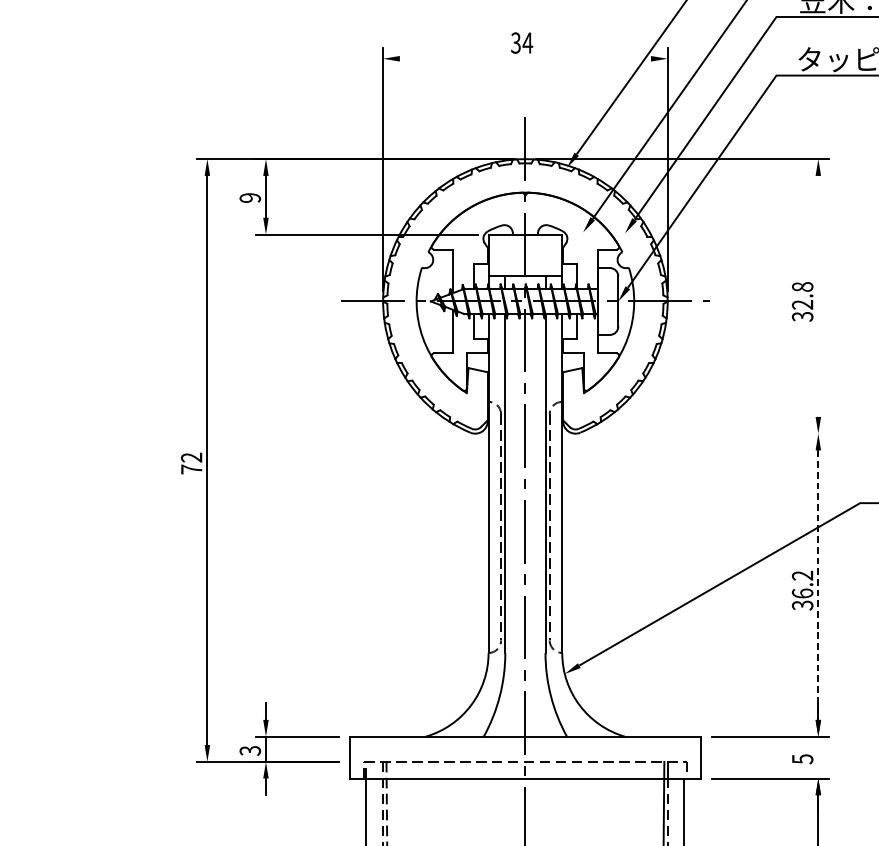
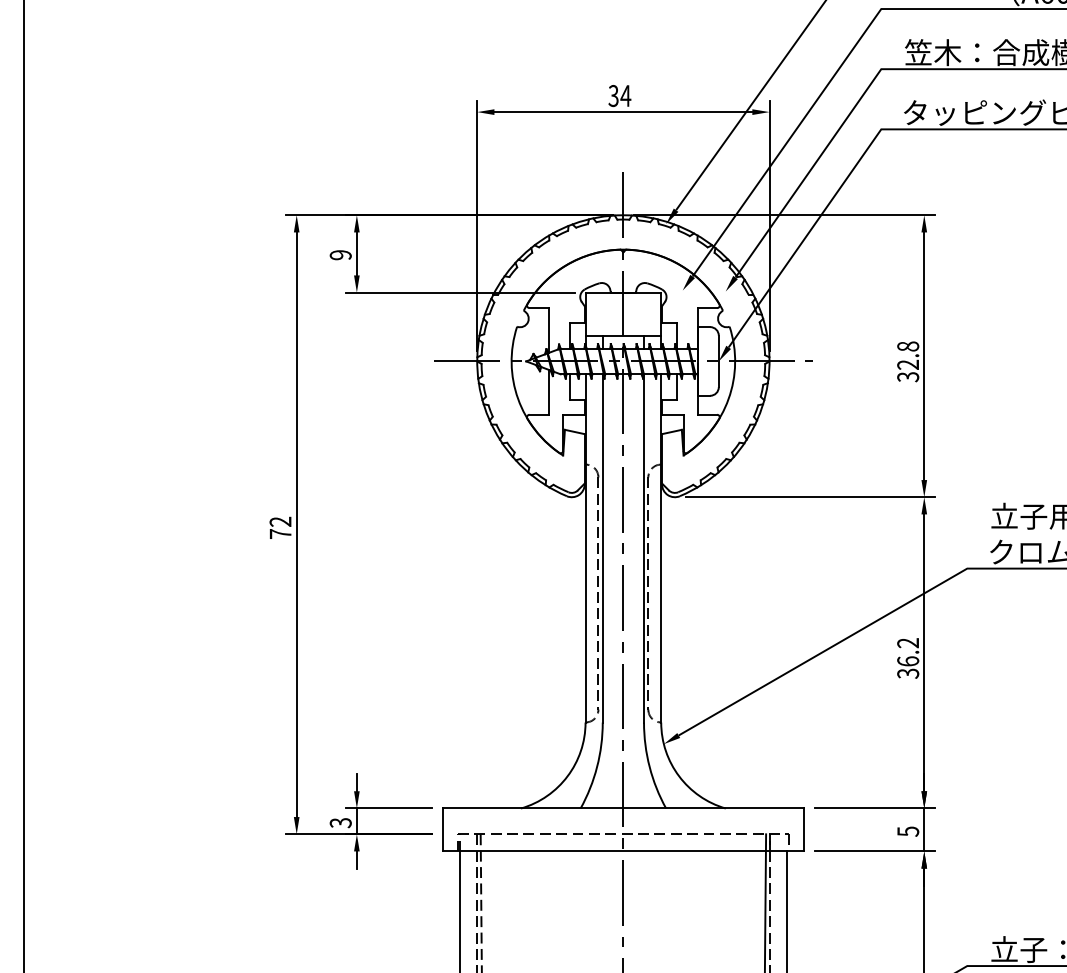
line: (525, 59) -> (623, 112), added
line: (818, 296) -> (924, 356), added
line: (707, 433) -> (810, 497), added
line: (818, 585) -> (924, 653), dashed -> solid
line: (818, 757) -> (924, 829), added

